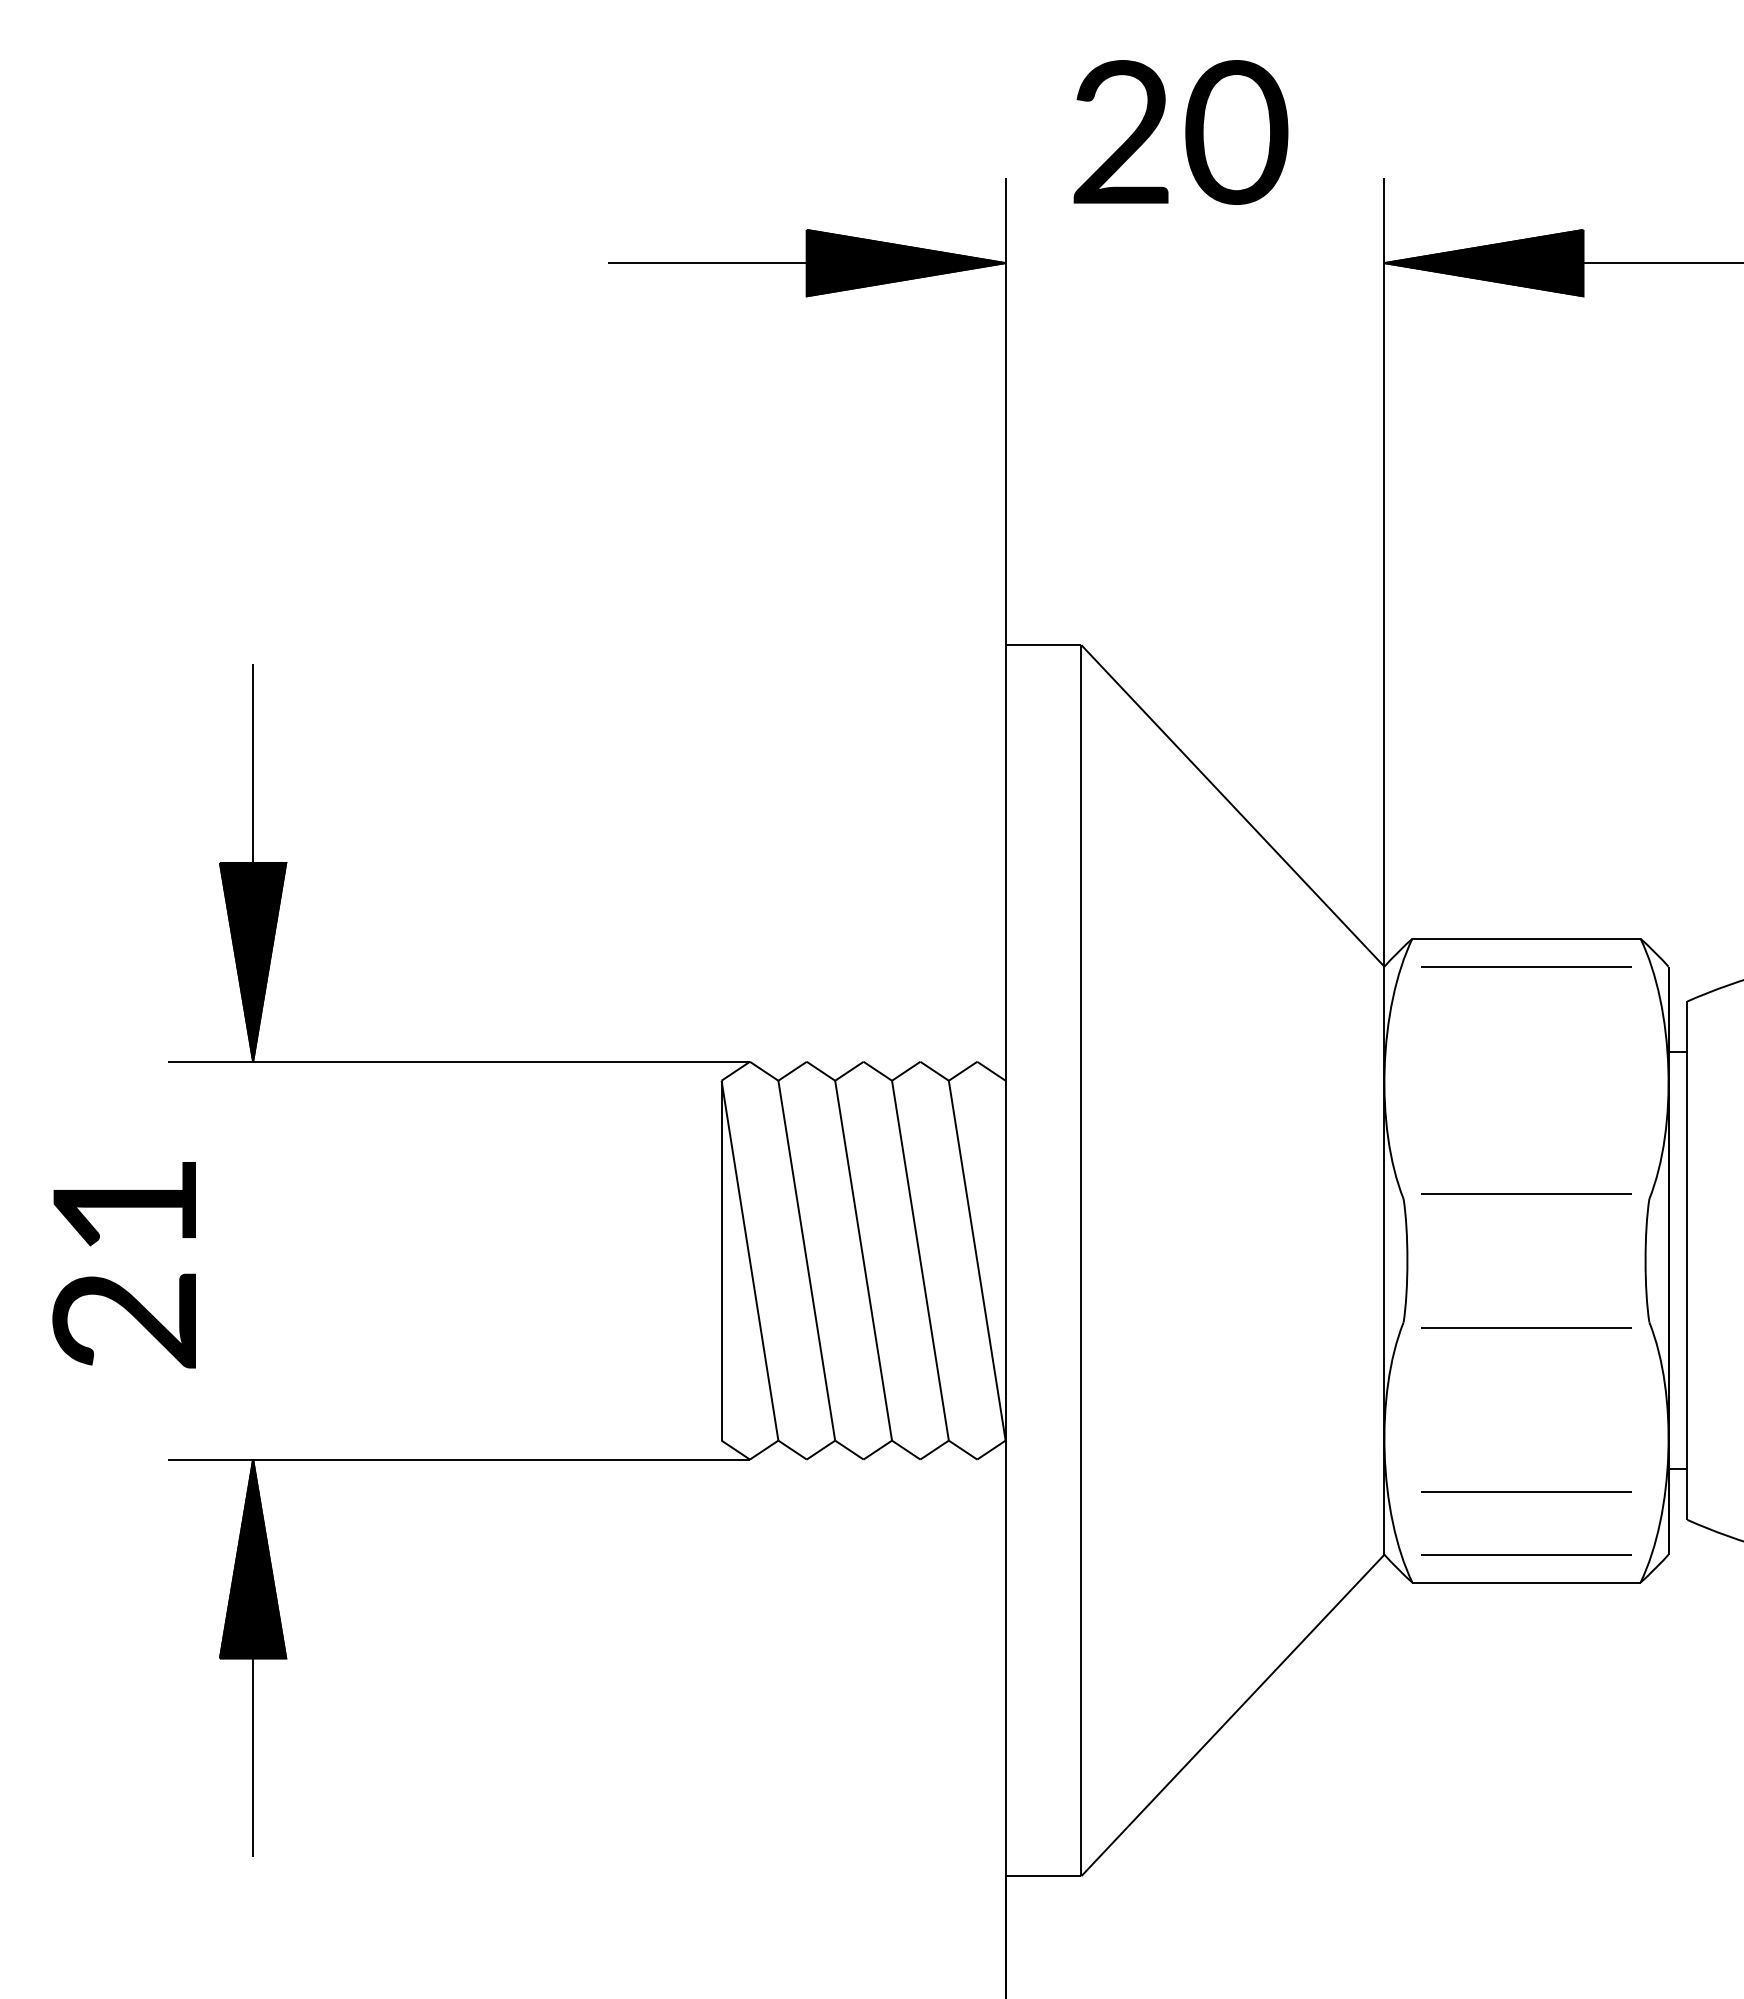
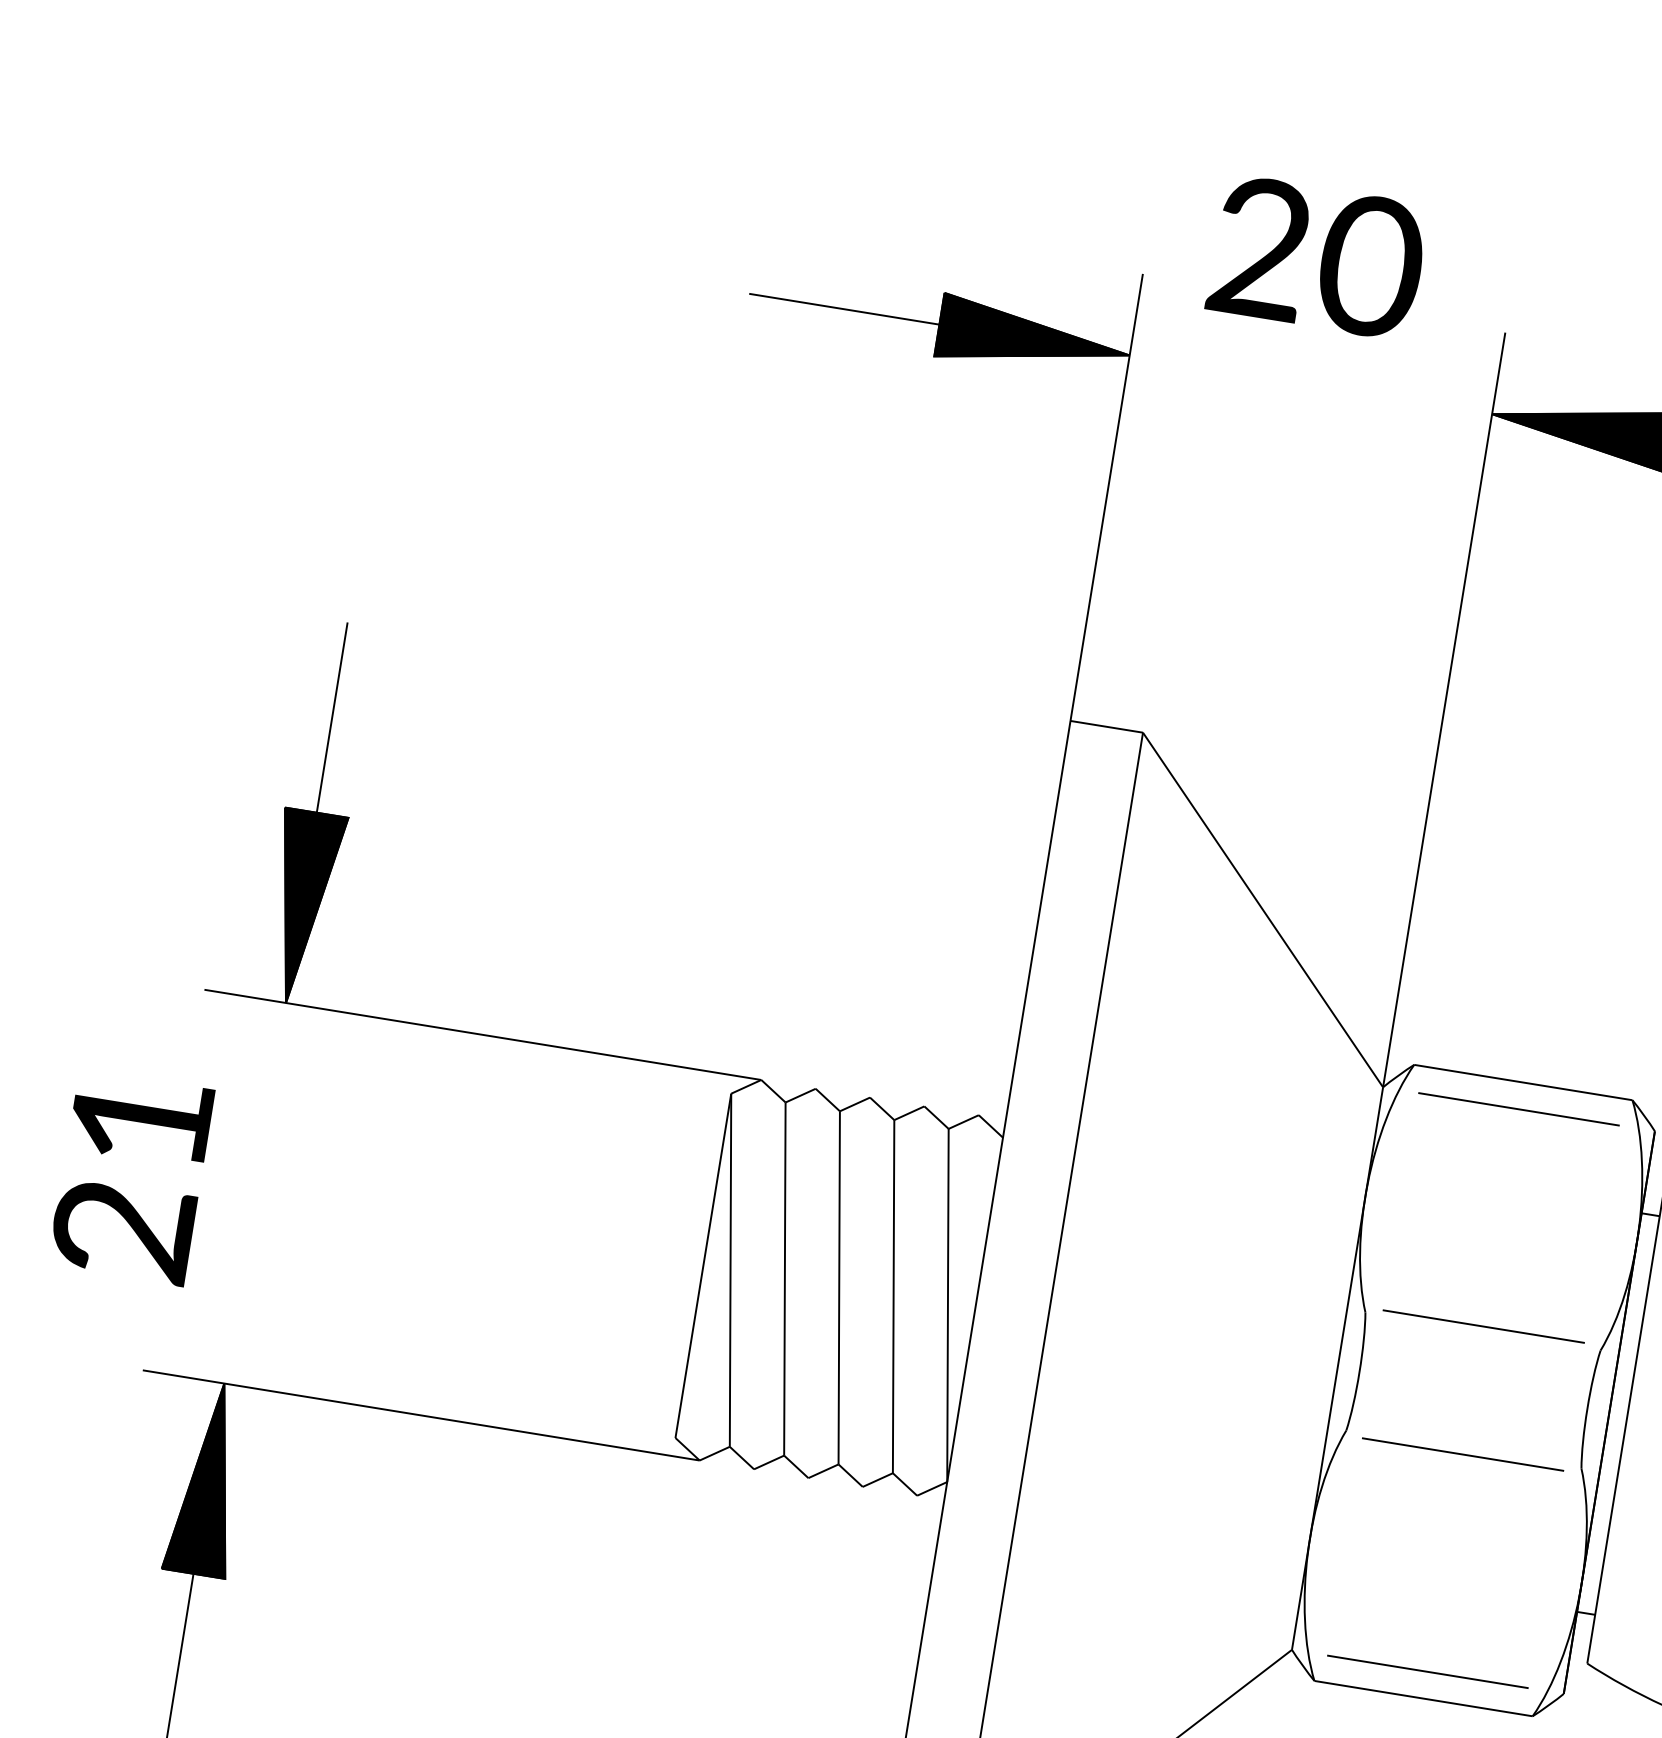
line: (1526, 1491) -> (1437, 1611), removed

